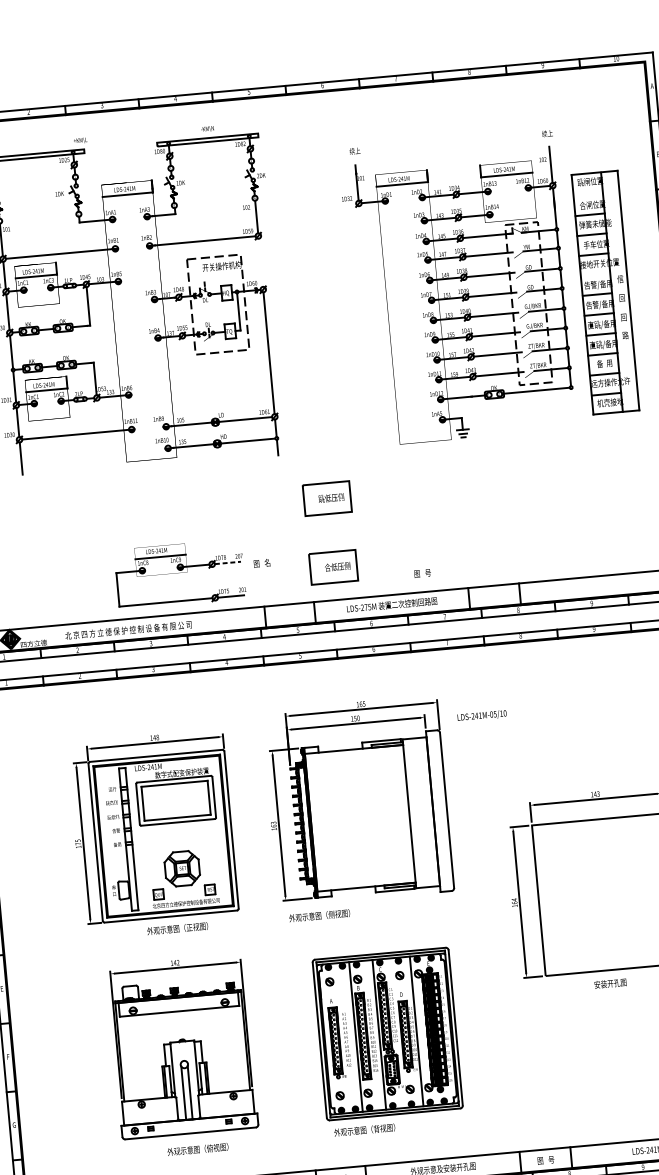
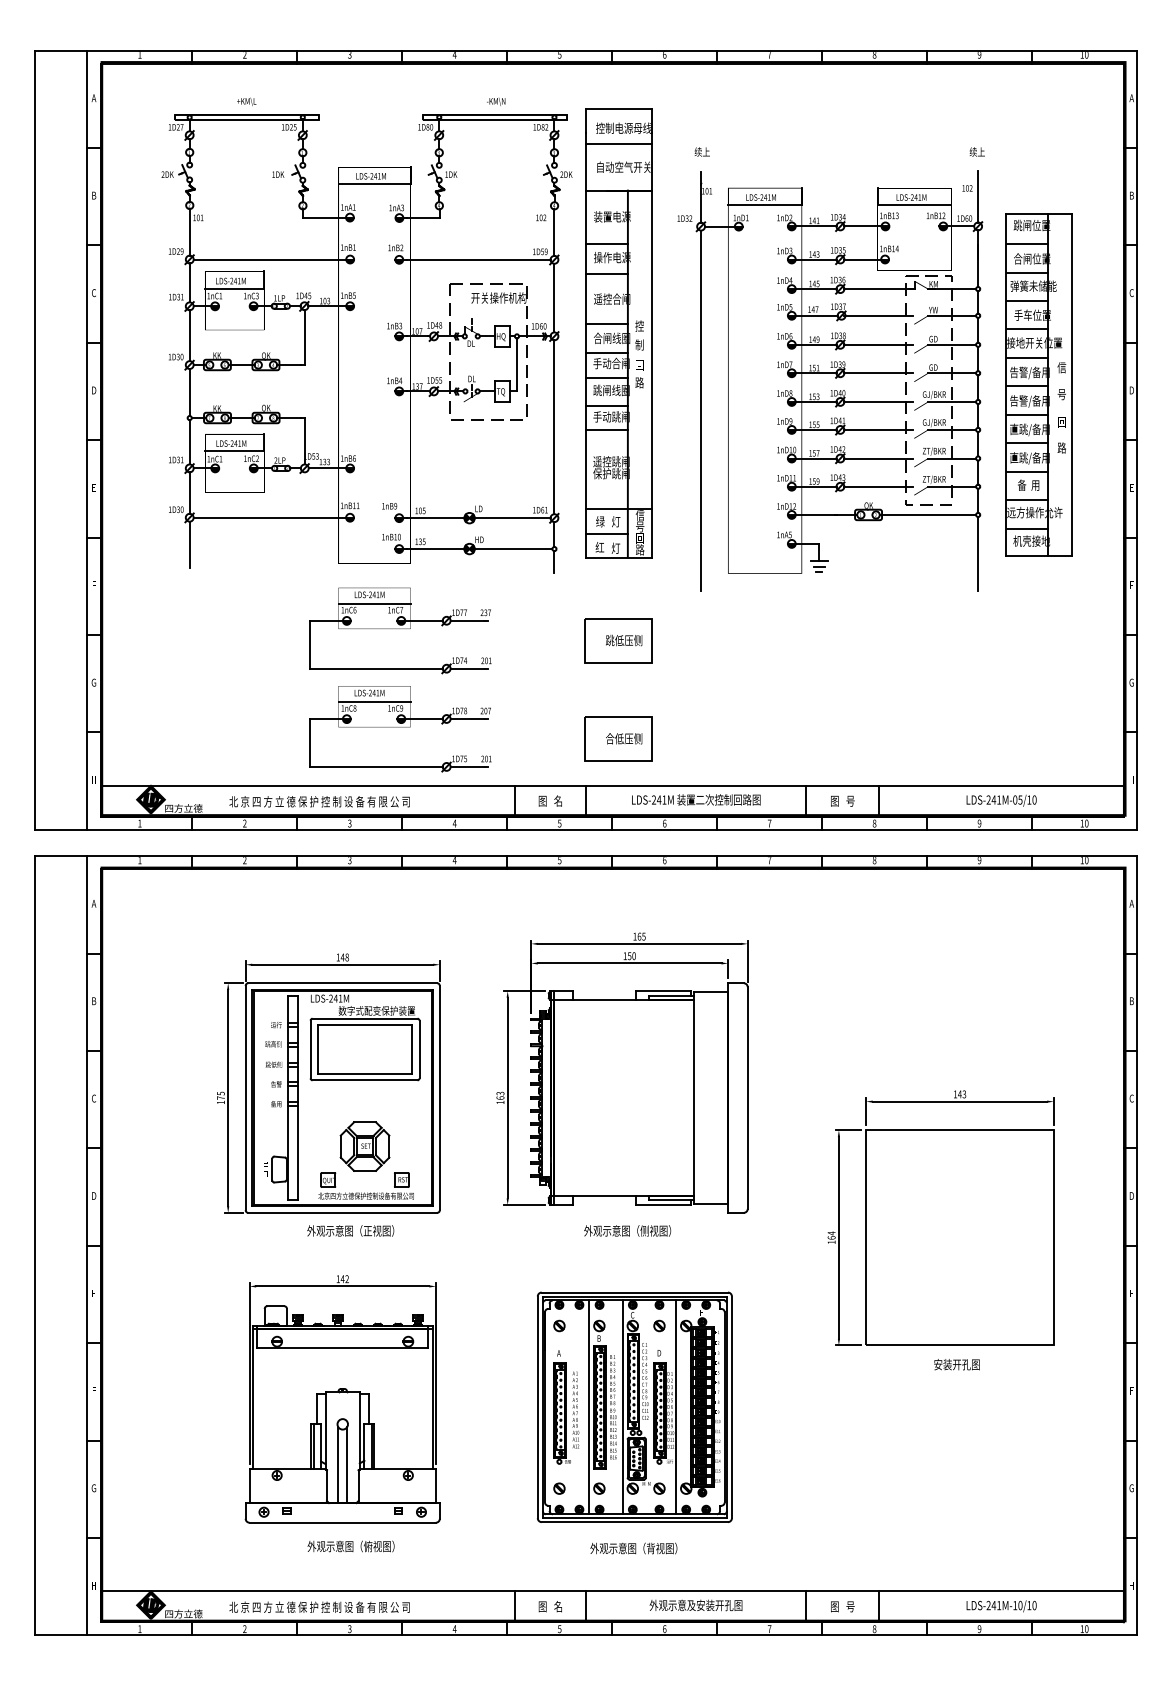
text: (80, 140) -> (246, 101), moved
line: (588, 195) -> (1027, 244), added
line: (260, 262) -> (554, 297), added
line: (595, 274) -> (1027, 357), added
part: (307, 283) -> (618, 333), added
text: (621, 297) -> (1061, 394), 回 -> 号
line: (370, 332) -> (701, 410), added
line: (573, 415) -> (978, 554), added
part: (174, 505) -> (400, 630), added
text: (261, 562) -> (549, 800), moved
line: (228, 563) -> (469, 719), dashed -> solid
text: (422, 573) -> (842, 800), moved
text: (367, 606) -> (661, 799), LDS-275M -> LDS-241M
text: (482, 715) -> (1001, 800), moved
text: (319, 915) -> (627, 1230), moved
text: (364, 1130) -> (633, 1548), moved

